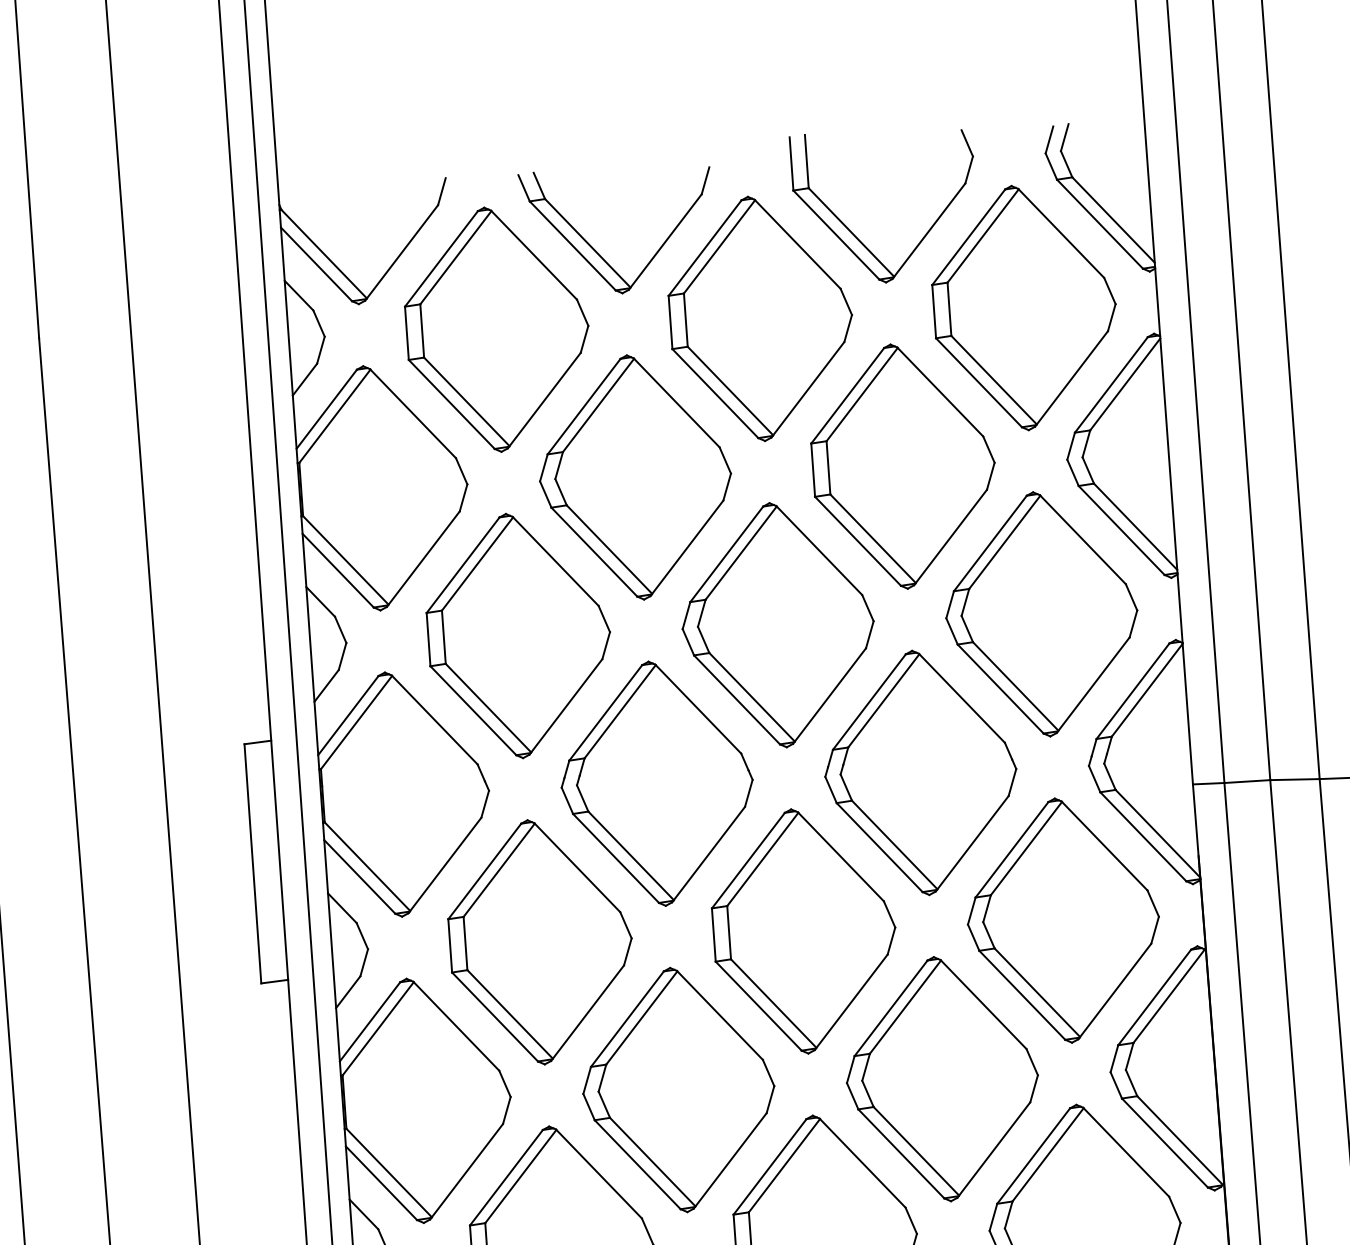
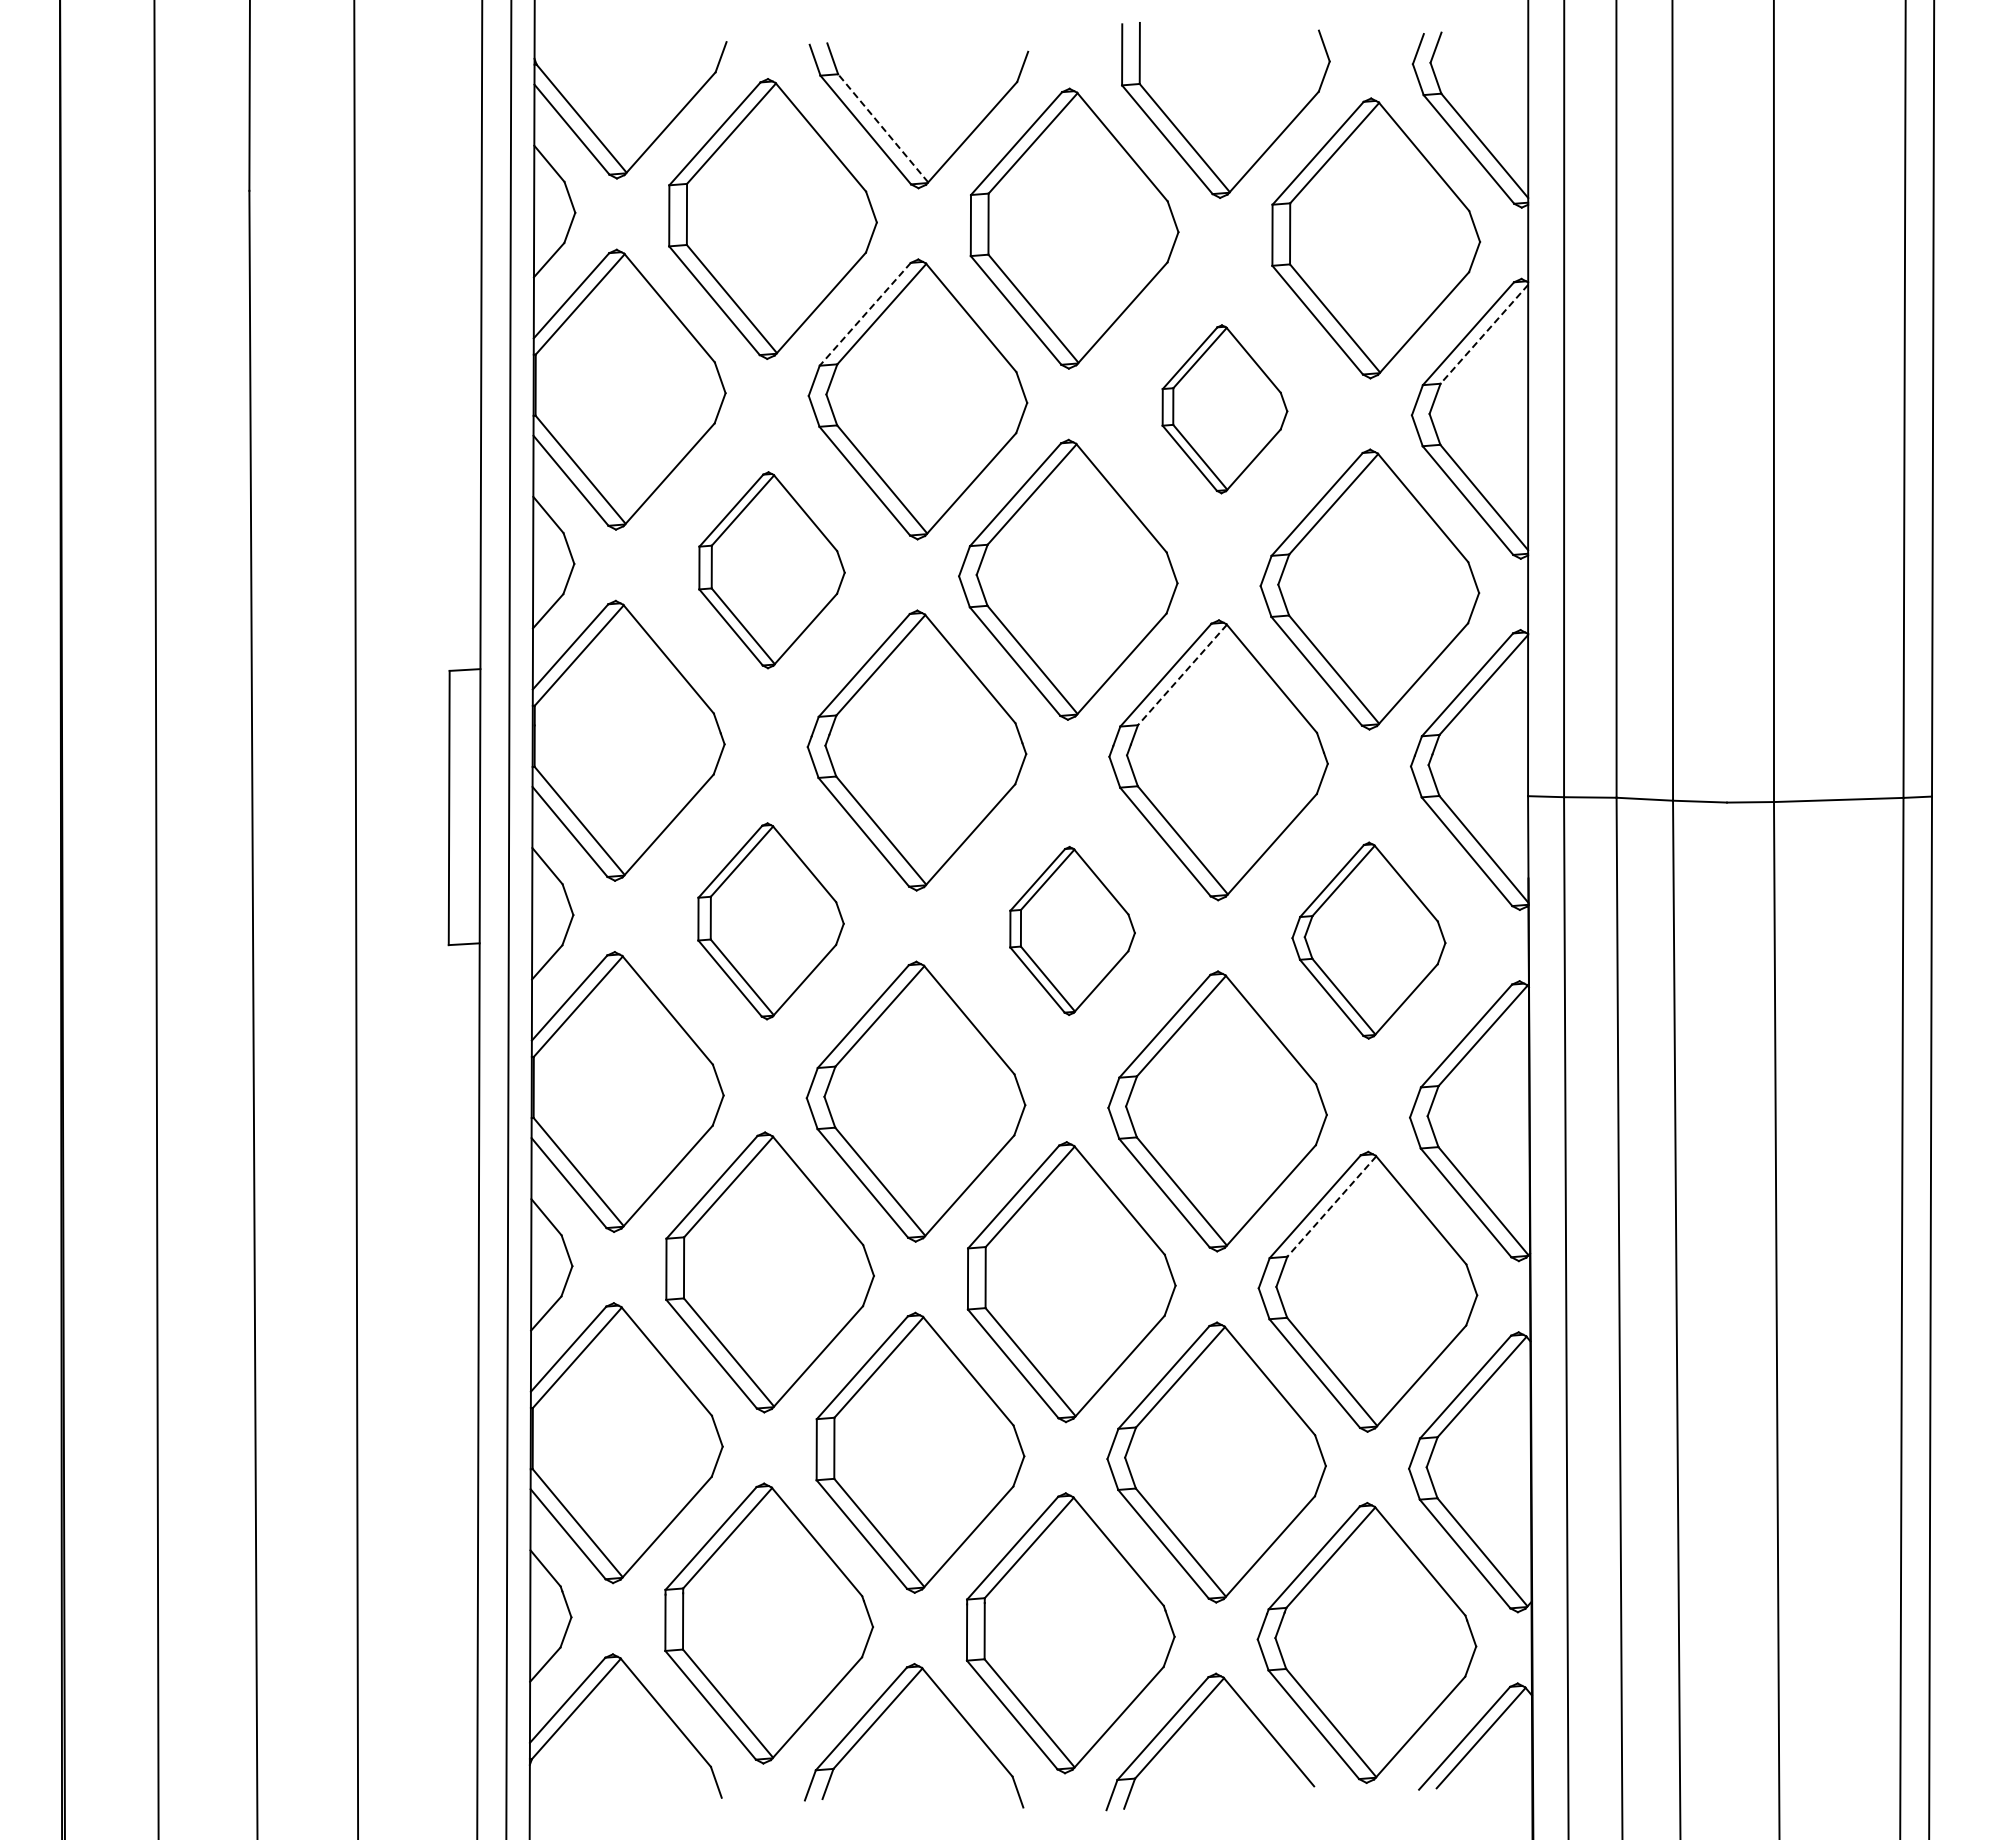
line: (587, 242) -> (882, 127), solid -> dashed
line: (1125, 384) -> (1484, 334), solid -> dashed
line: (584, 406) -> (865, 314), solid -> dashed
part: (903, 466) -> (1224, 409), size x0.6
part: (518, 636) -> (771, 570), size x0.7
line: (883, 701) -> (1182, 675), solid -> dashed
part: (1063, 920) -> (1368, 940), size x0.7
part: (804, 930) -> (1072, 930), size x0.6
part: (540, 942) -> (770, 921), size x0.7
line: (1047, 1154) -> (1331, 1206), solid -> dashed

